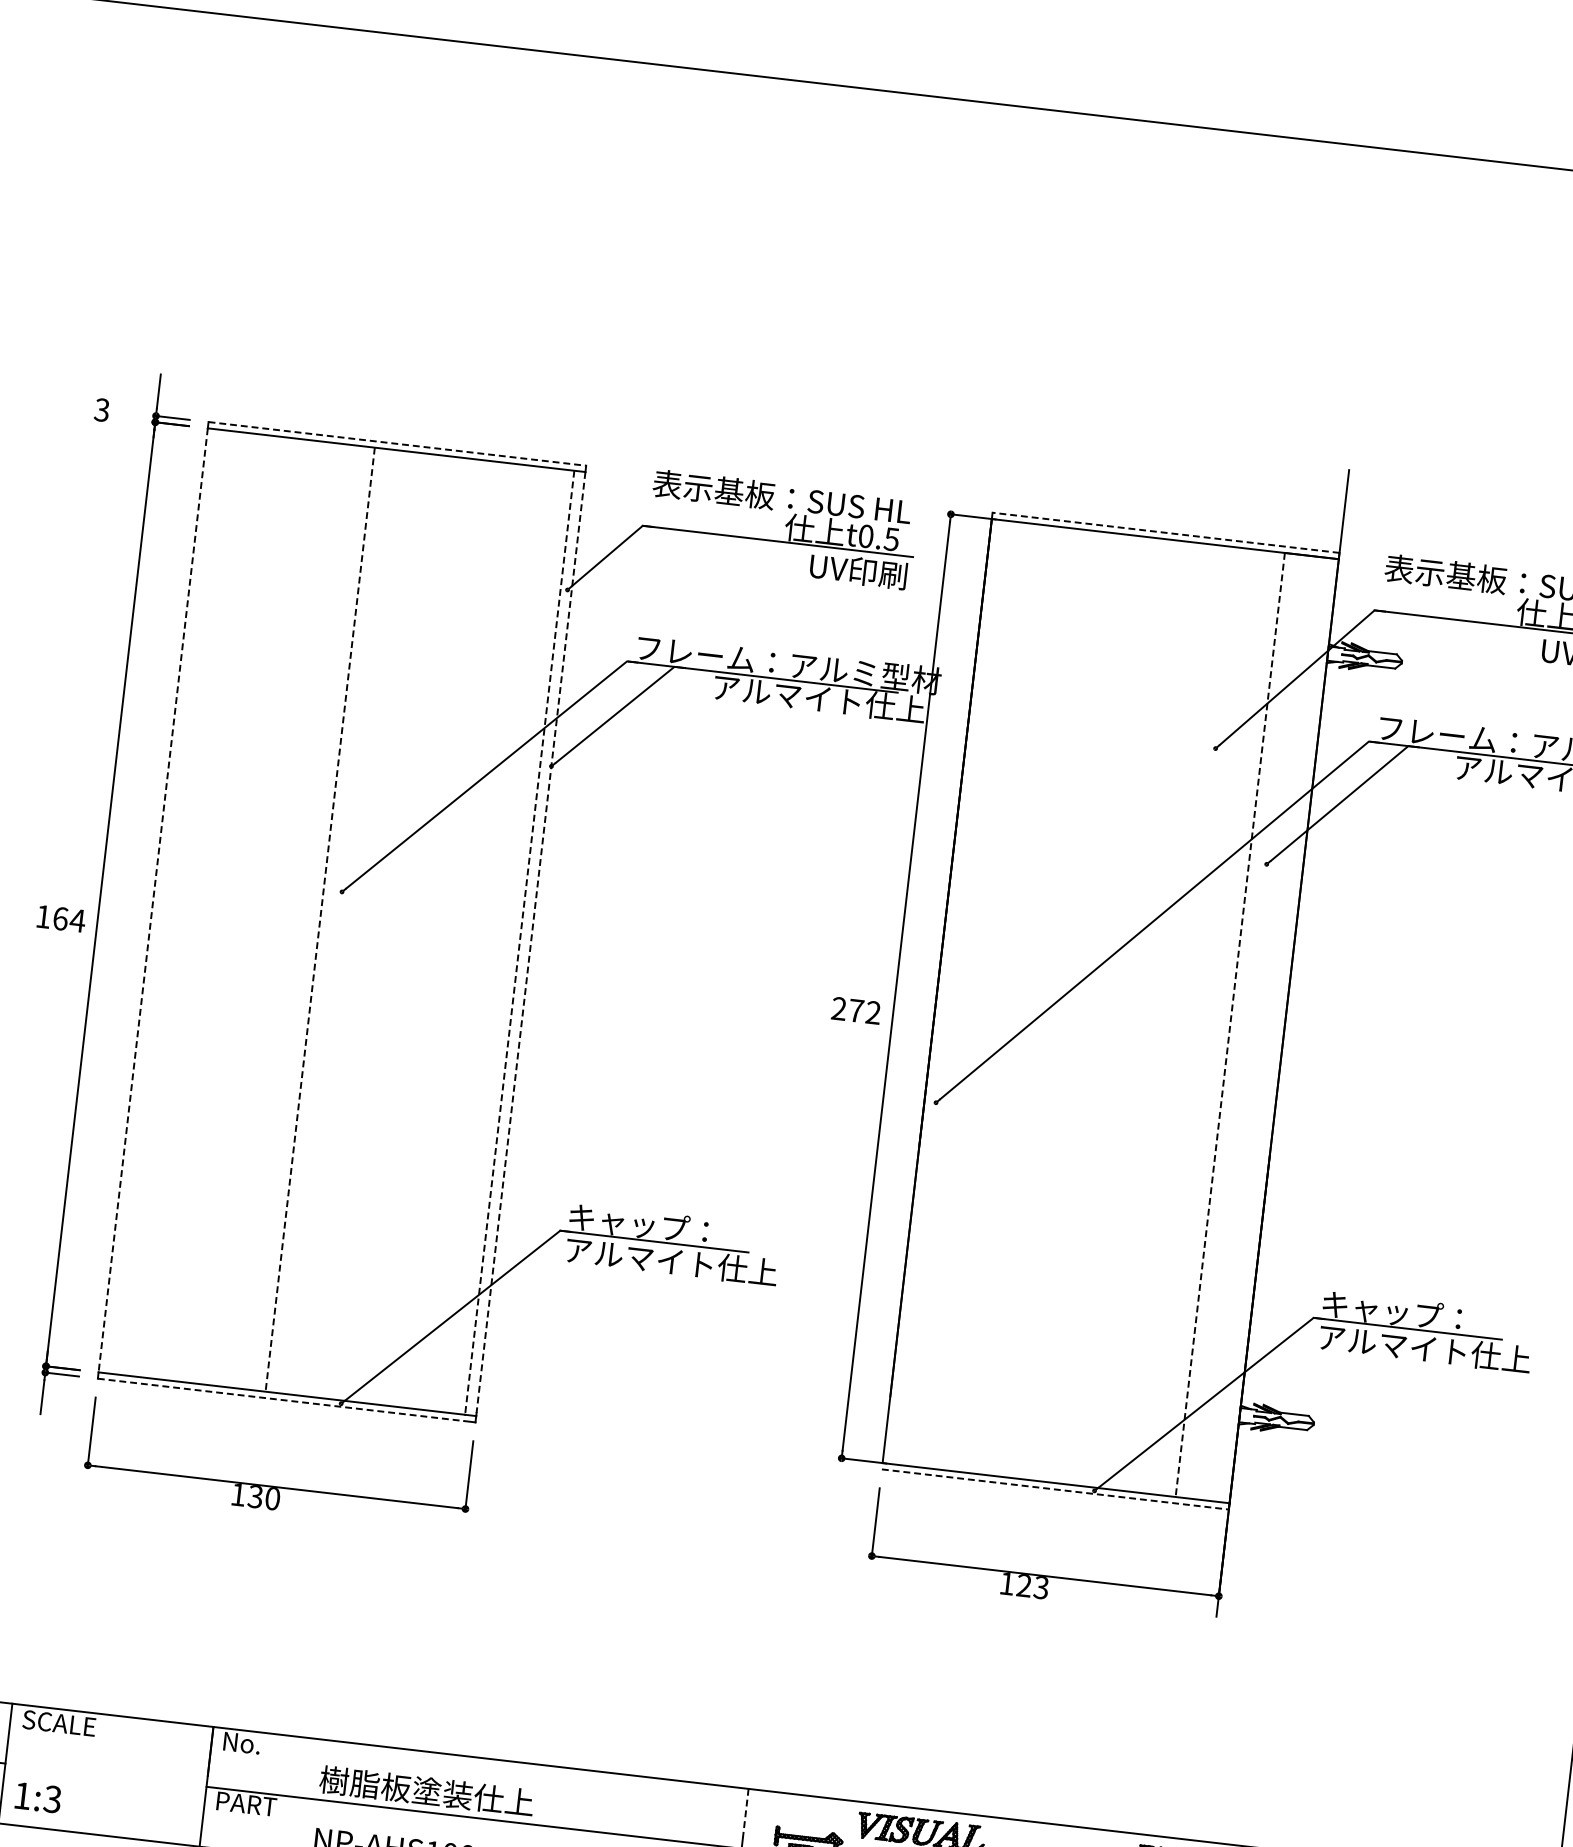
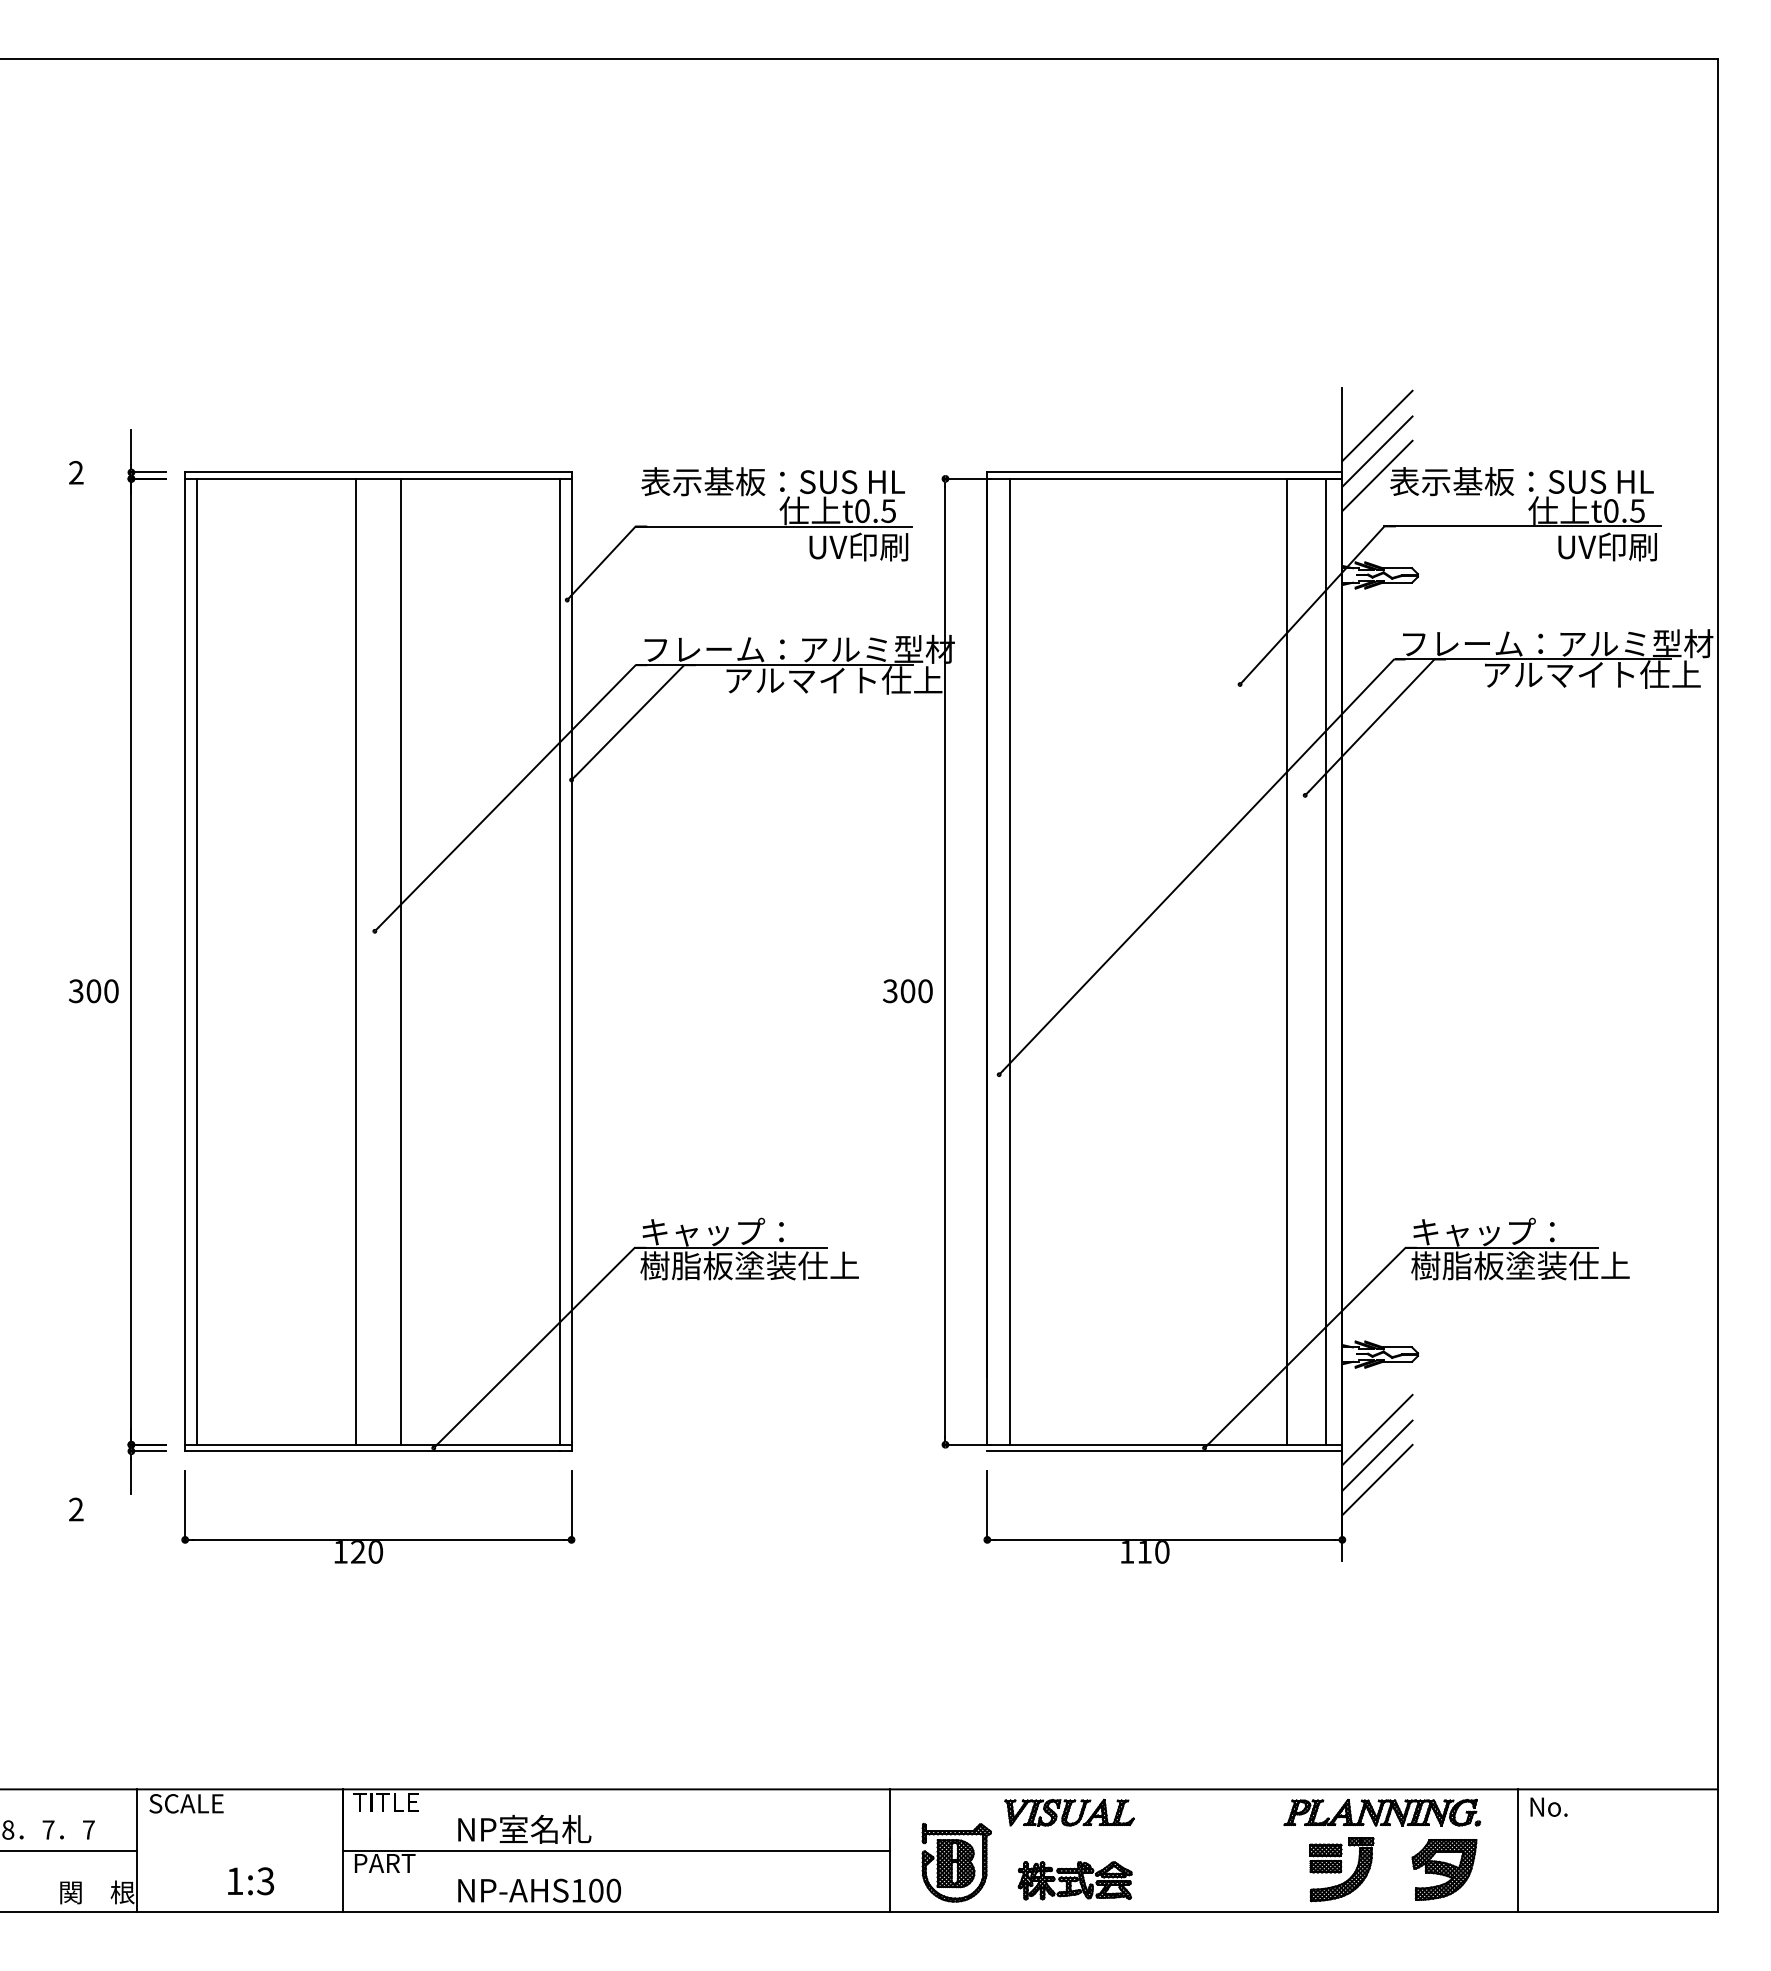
text: (101, 409) -> (75, 472), 3 -> 2
line: (397, 443) -> (378, 472), dashed -> solid
line: (1379, 510) -> (1377, 425), added
line: (1165, 532) -> (1164, 472), dashed -> solid
line: (1376, 536) -> (1377, 451), added
line: (1373, 559) -> (1377, 475), added
line: (153, 900) -> (185, 961), dashed -> solid
line: (164, 901) -> (196, 961), added
text: (60, 918) -> (93, 991), 164 -> 300
line: (320, 919) -> (356, 961), dashed -> solid
line: (363, 924) -> (400, 961), added
line: (520, 942) -> (560, 961), dashed -> solid
line: (530, 942) -> (571, 960), dashed -> solid
line: (959, 993) -> (1010, 961), added
text: (855, 1011) -> (907, 991), 272 -> 300
line: (1230, 1024) -> (1287, 961), dashed -> solid
line: (1268, 1029) -> (1326, 961), added
text: (639, 1257) -> (717, 1265), アルマイト仕上 -> 樹脂板塗装仕上
text: (1392, 1344) -> (1488, 1265), アルマイト仕上 -> 樹脂板塗装仕上
line: (281, 1400) -> (373, 1451), dashed -> solid
line: (1055, 1489) -> (1164, 1451), dashed -> solid
line: (1265, 1492) -> (1377, 1429), added
text: (254, 1497) -> (357, 1552), 130 -> 120
line: (1262, 1517) -> (1377, 1455), added
line: (1260, 1541) -> (1377, 1479), added
text: (1032, 1587) -> (1153, 1552), 123 -> 110
text: (253, 1744) -> (385, 1802), No. -> TITLE
text: (426, 1790) -> (565, 1828), 樹脂板塗装仕上 -> NP室名札
text: (38, 1798) -> (251, 1881), moved
line: (746, 1813) -> (890, 1814), dashed -> solid

